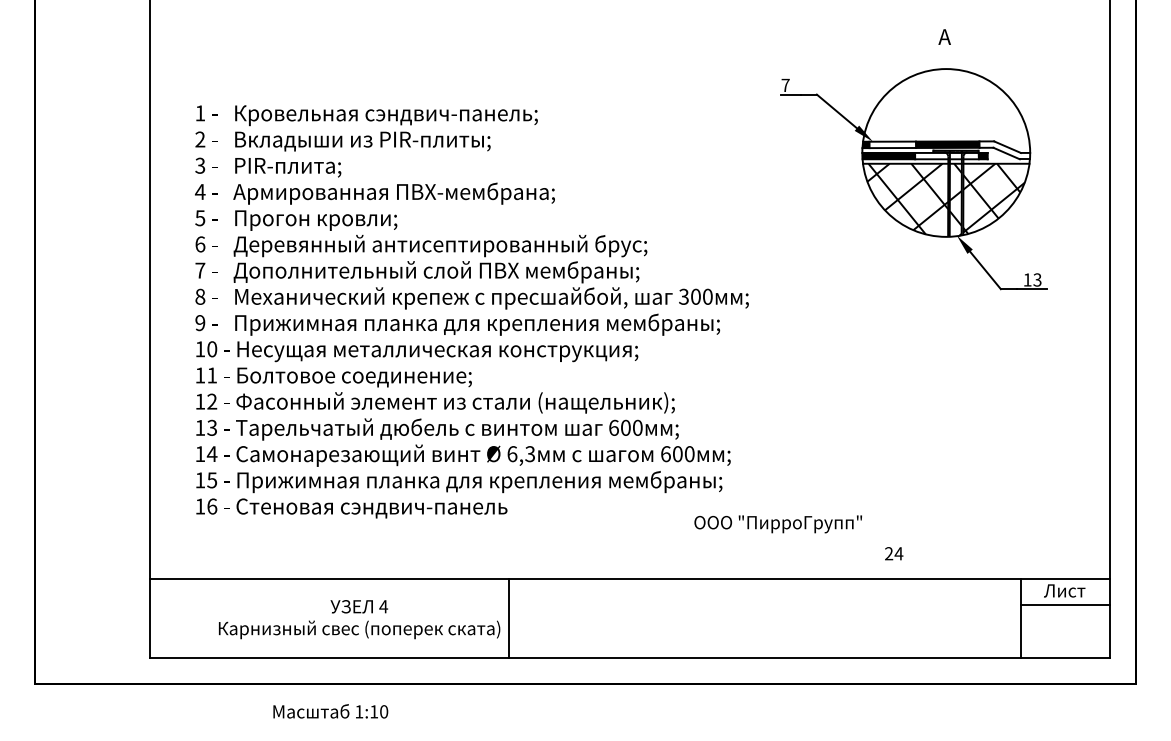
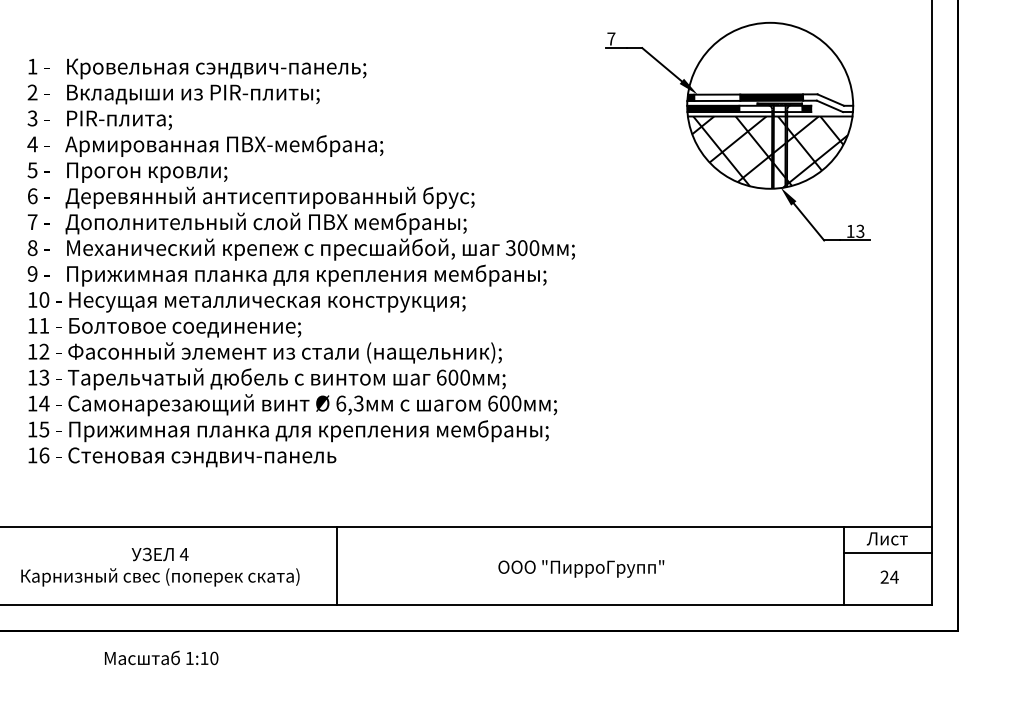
text: (777, 524) -> (580, 569), moved
text: (894, 553) -> (890, 577), moved
text: (359, 619) -> (160, 567), moved

